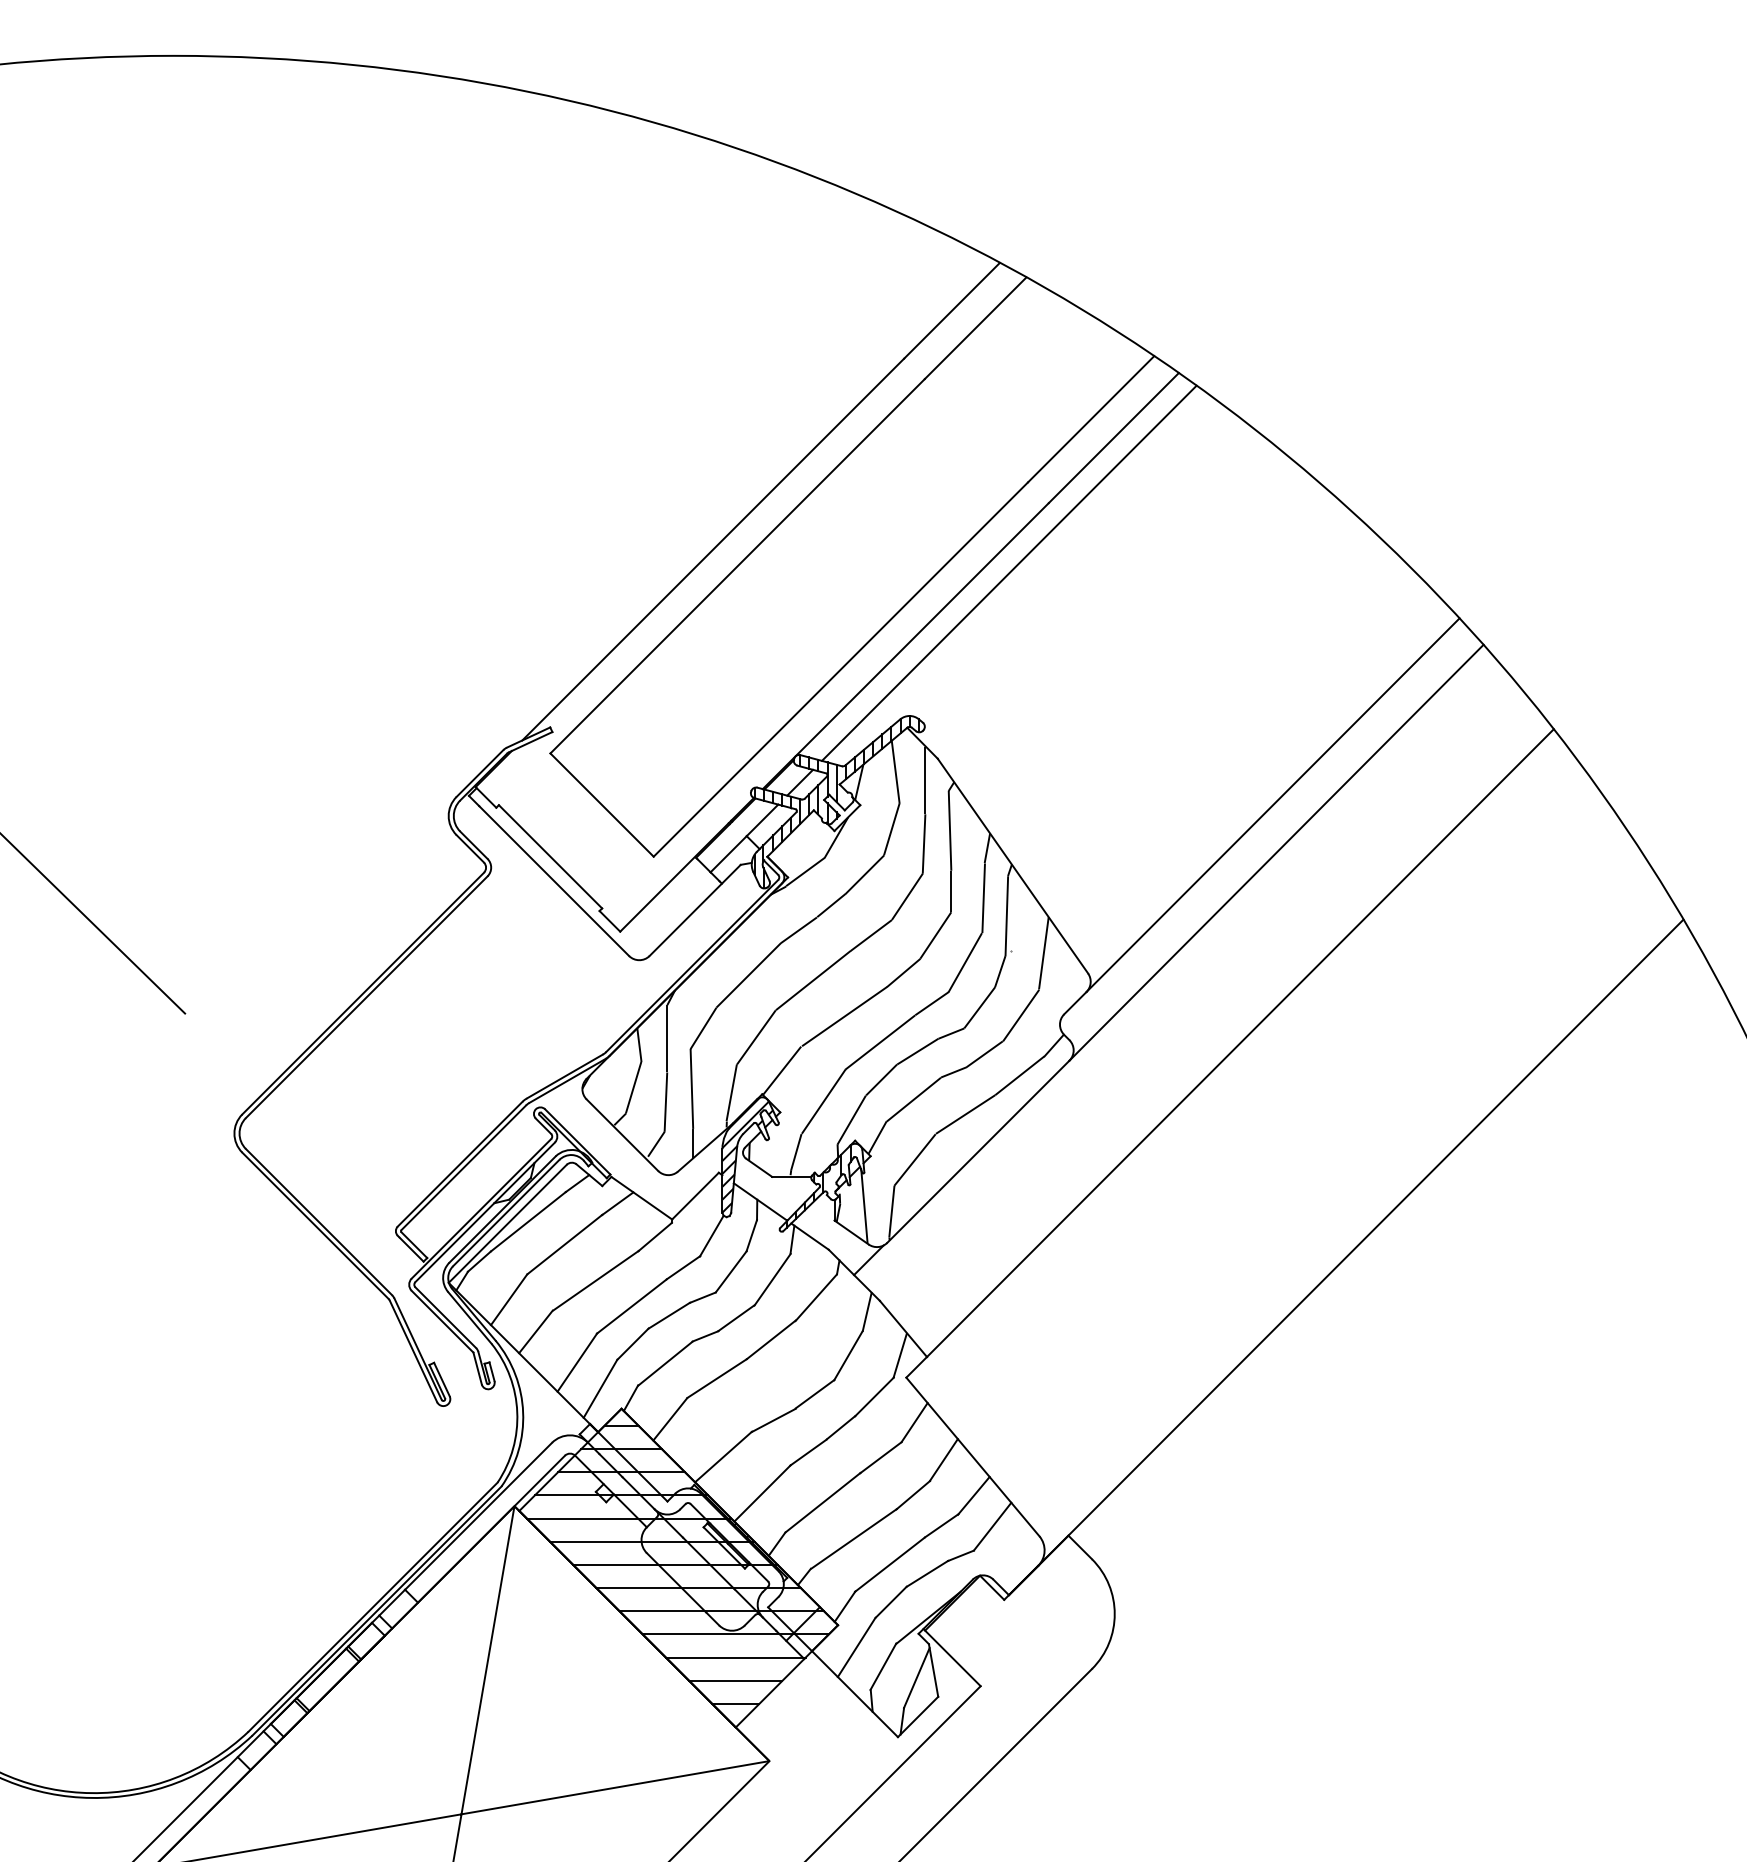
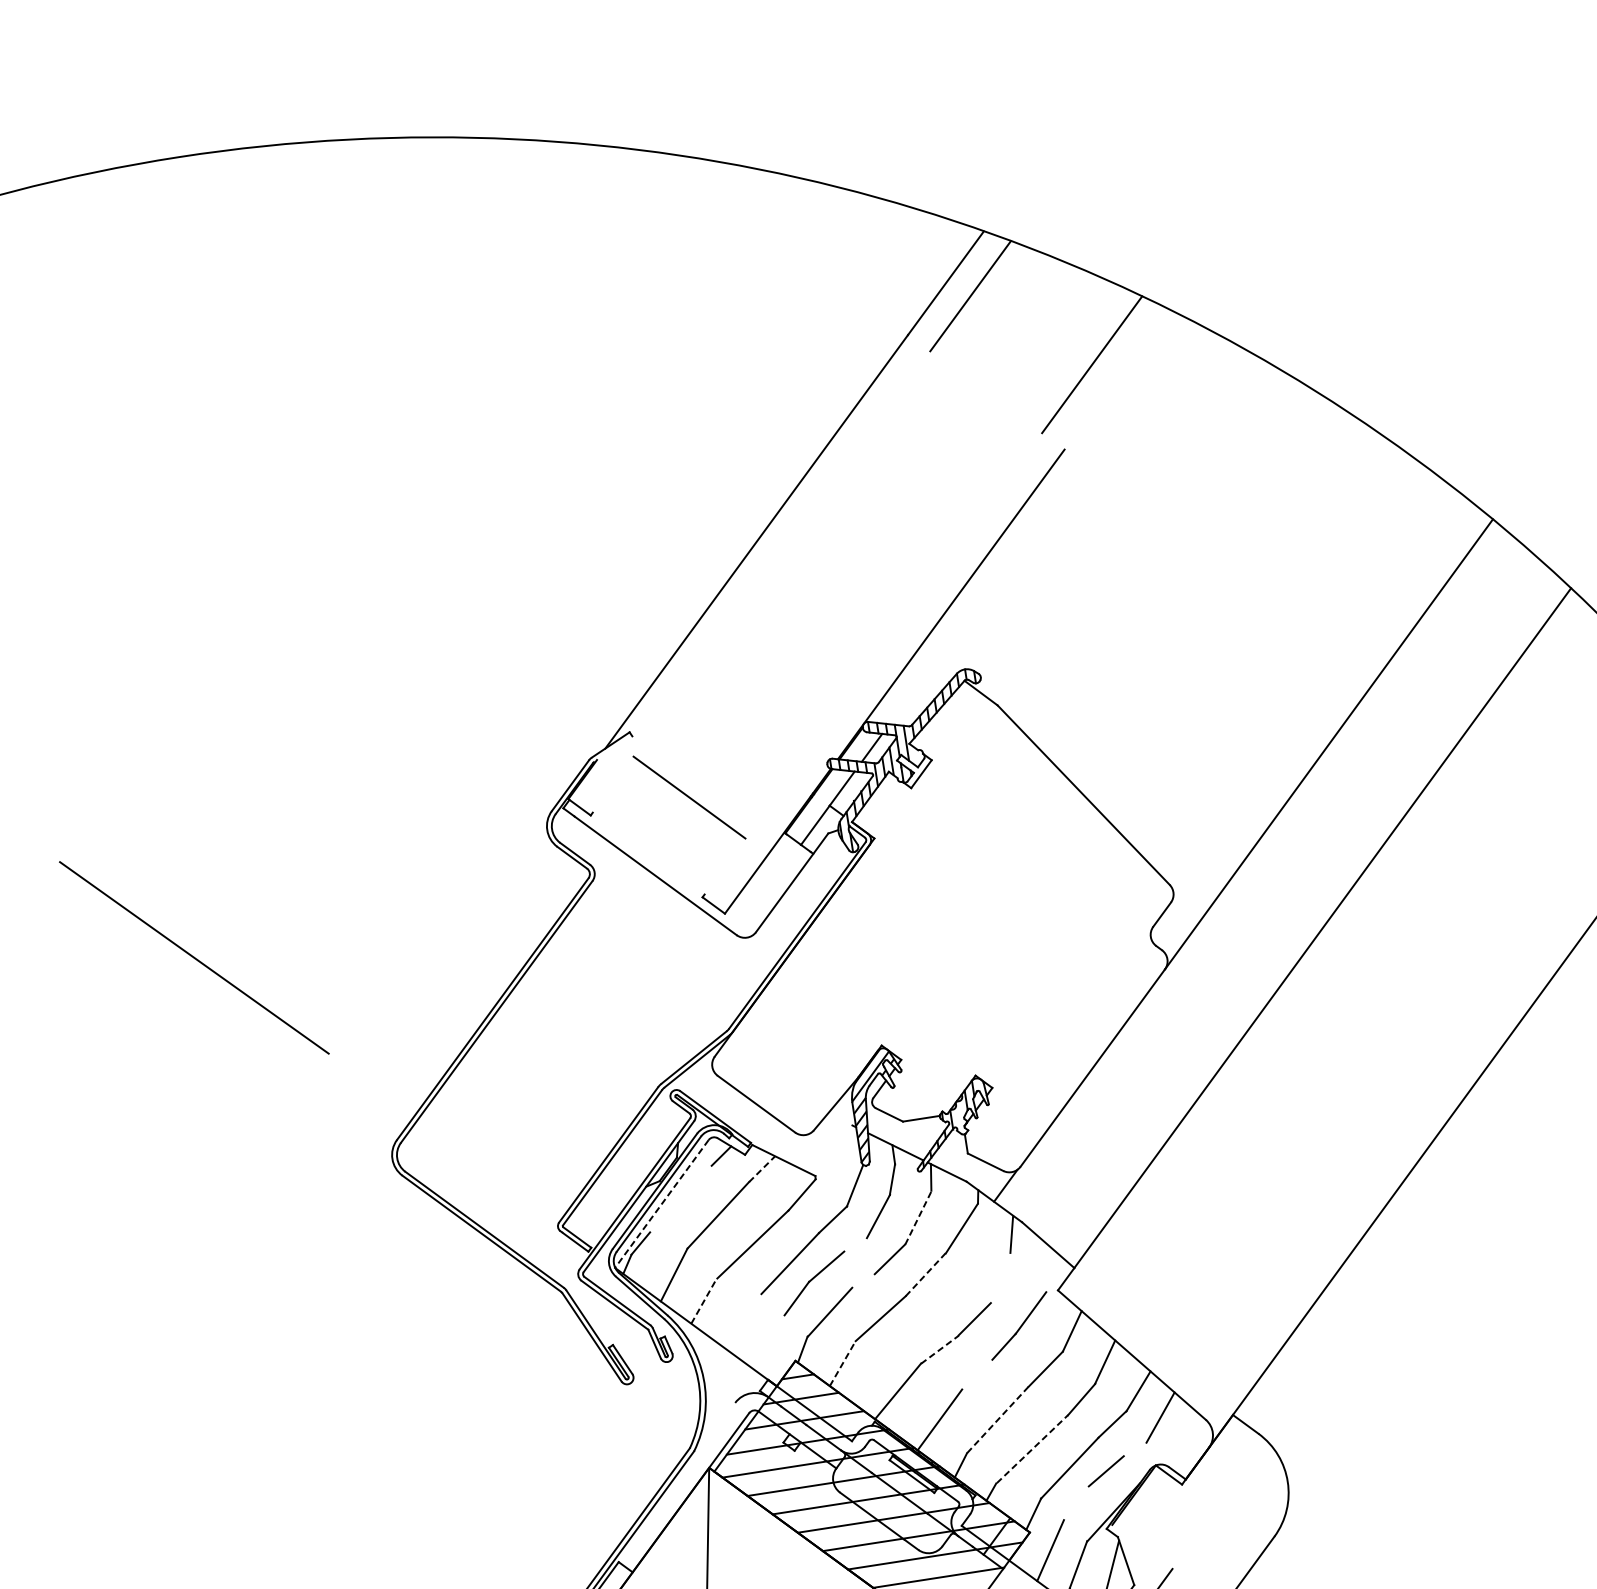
line: (1113, 438) -> (1115, 379), removed
line: (737, 566) -> (781, 554), removed
line: (1009, 572) -> (1037, 520), removed
line: (840, 669) -> (893, 635), removed
line: (530, 742) -> (613, 749), removed
line: (1272, 805) -> (1318, 700), removed
line: (550, 856) -> (648, 853), removed
hatch: (822, 991) -> (923, 940), removed
line: (695, 1195) -> (833, 1150), removed
line: (618, 1203) -> (762, 1168), solid -> dashed
line: (527, 1221) -> (680, 1198), removed
line: (507, 1224) -> (661, 1204), solid -> dashed
line: (772, 1279) -> (918, 1217), solid -> dashed
line: (702, 1297) -> (855, 1244), removed
line: (536, 1331) -> (704, 1300), solid -> dashed
line: (705, 1336) -> (863, 1280), removed
line: (771, 1339) -> (926, 1274), solid -> dashed
line: (848, 1355) -> (1000, 1278), removed
line: (899, 1355) -> (1048, 1270), removed
line: (577, 1362) -> (747, 1323), removed
line: (600, 1388) -> (772, 1344), removed
line: (670, 1419) -> (842, 1363), solid -> dashed
line: (773, 1420) -> (939, 1349), solid -> dashed
line: (808, 1452) -> (977, 1374), removed
line: (823, 1502) -> (998, 1419), solid -> dashed
line: (478, 1515) -> (676, 1481), removed
line: (854, 1538) -> (1032, 1448), solid -> dashed
line: (960, 1555) -> (1134, 1449), removed
line: (890, 1601) -> (1075, 1502), removed
line: (951, 1657) -> (1140, 1546), removed

